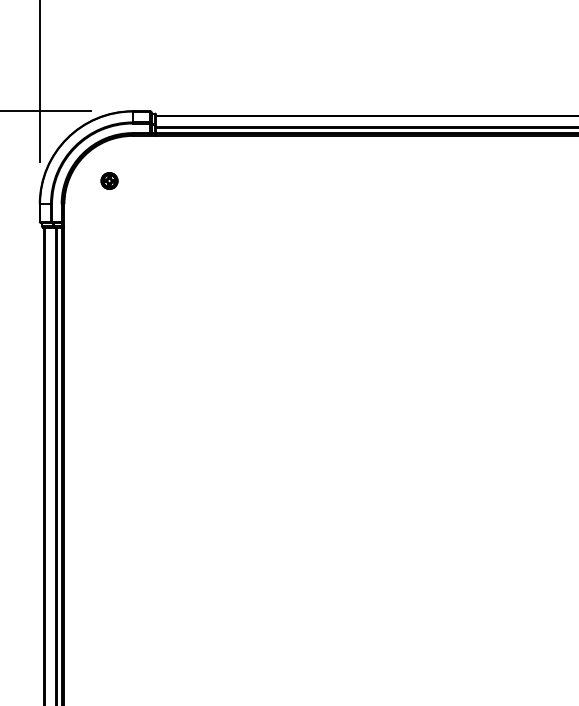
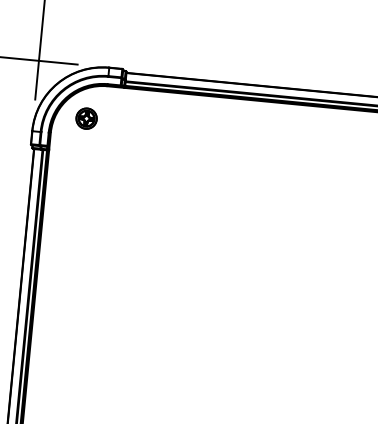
part: (109, 180) -> (86, 118), size x1.67

